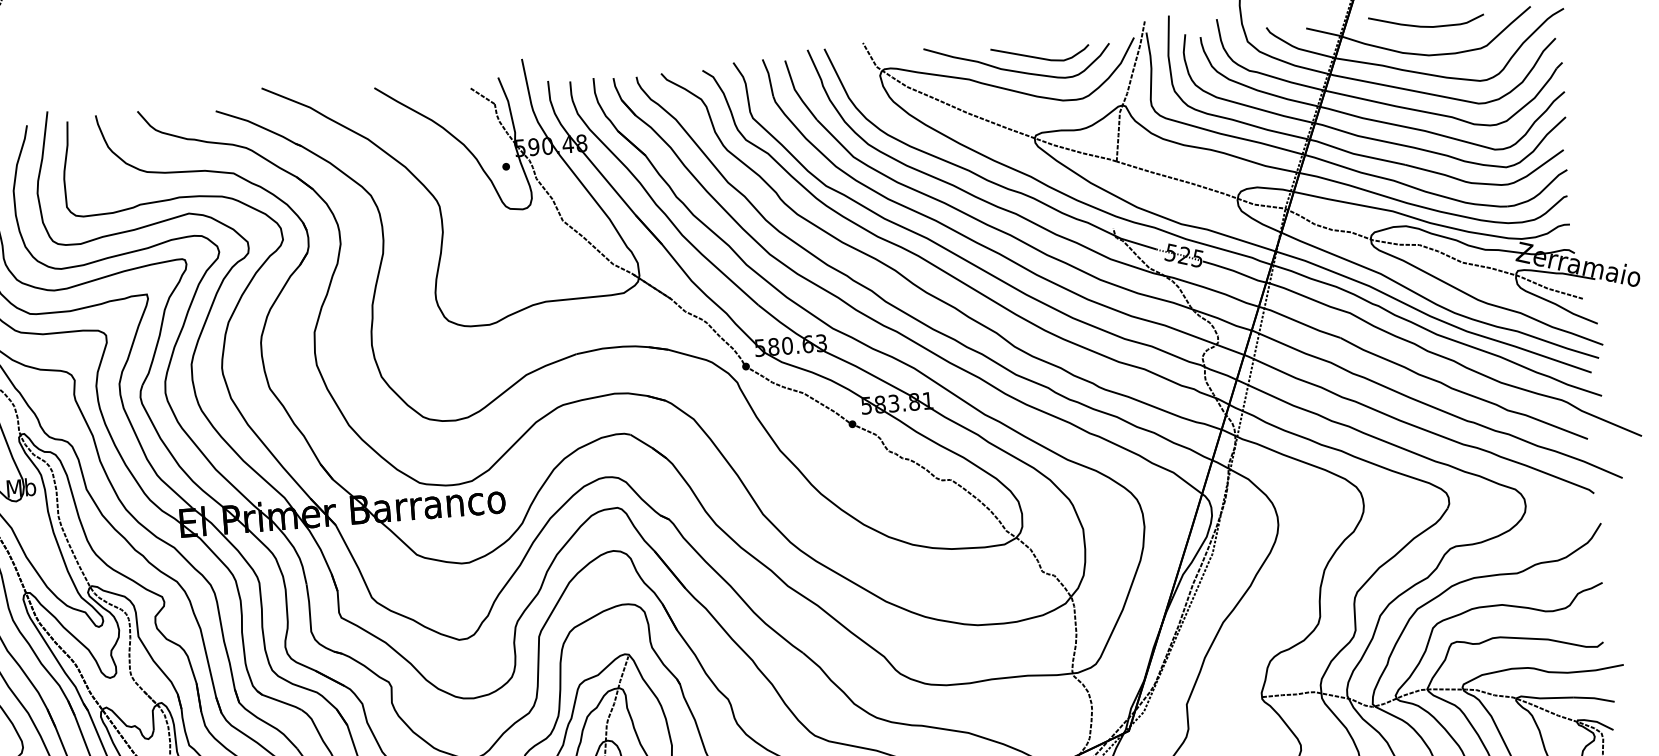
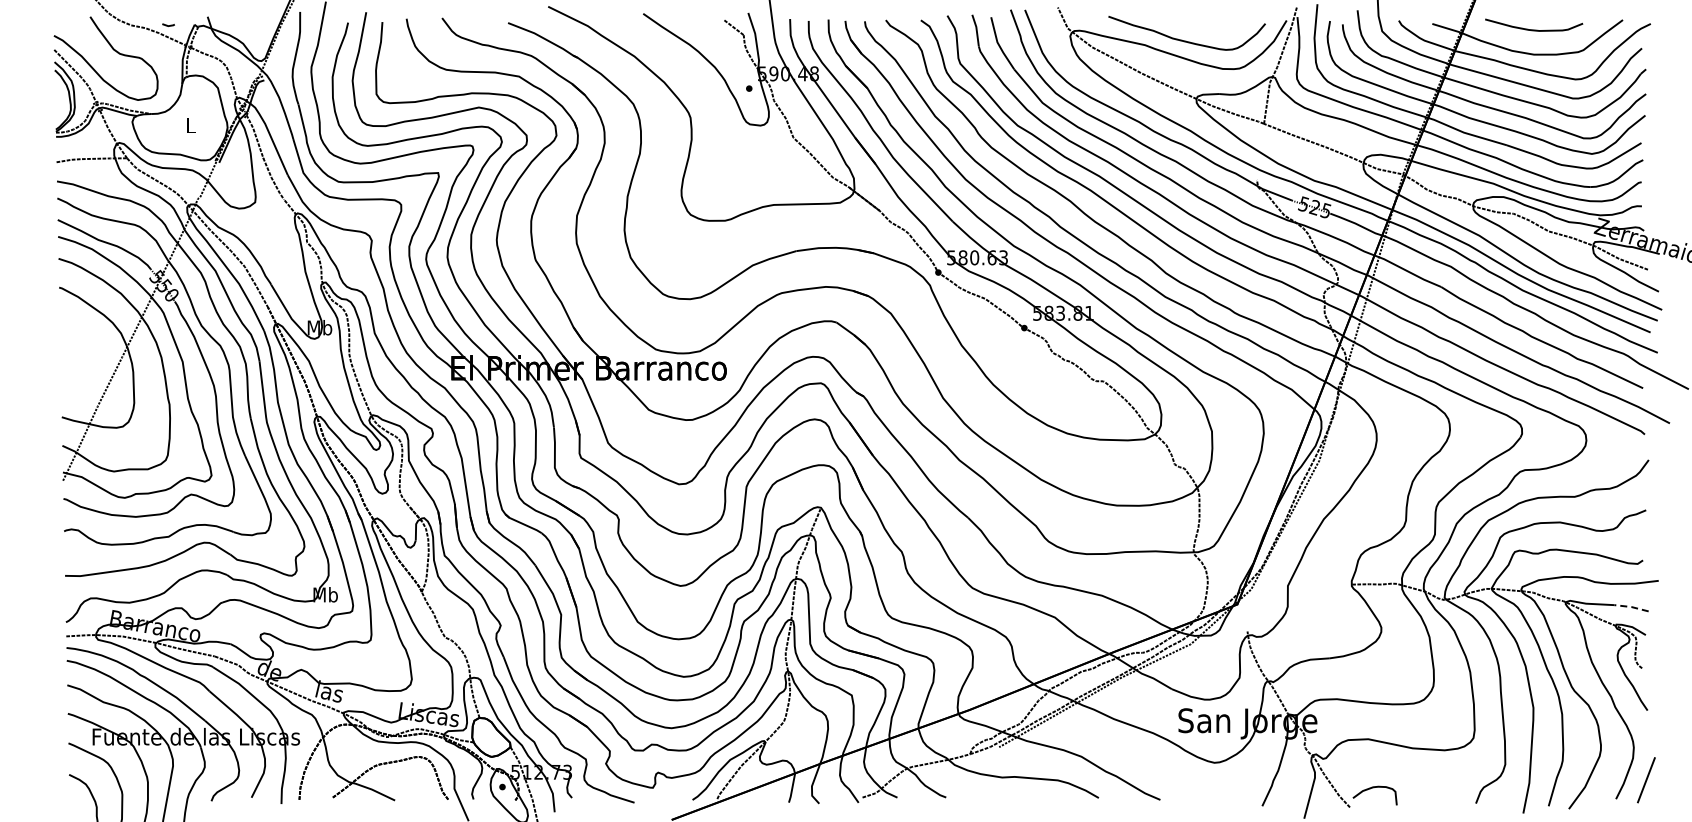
curve: (1039, 56) -> (1205, 30), removed
line: (1594, 698) -> (1631, 607), solid -> dashed

